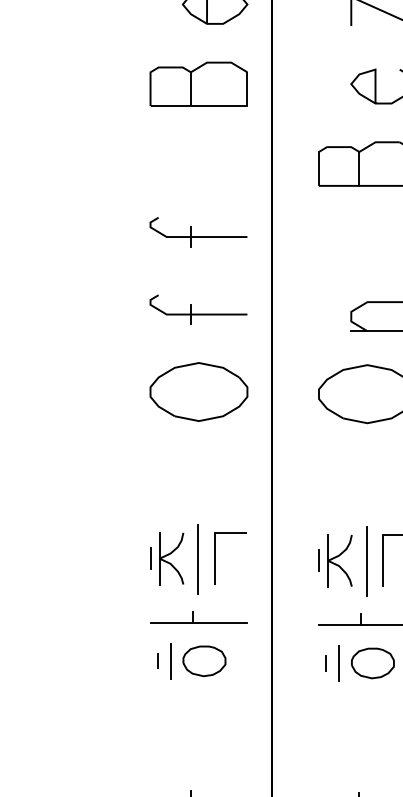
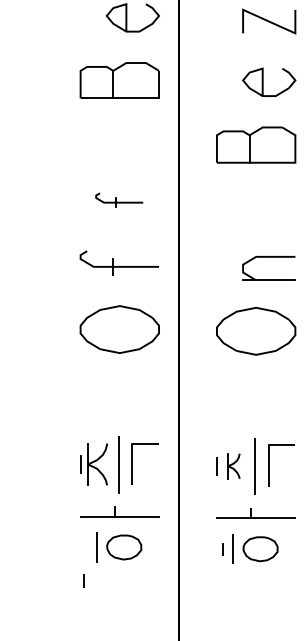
part: (198, 232) -> (119, 200), size x0.6
part: (339, 560) -> (233, 465), size x0.6
line: (157, 660) -> (83, 580), moved

